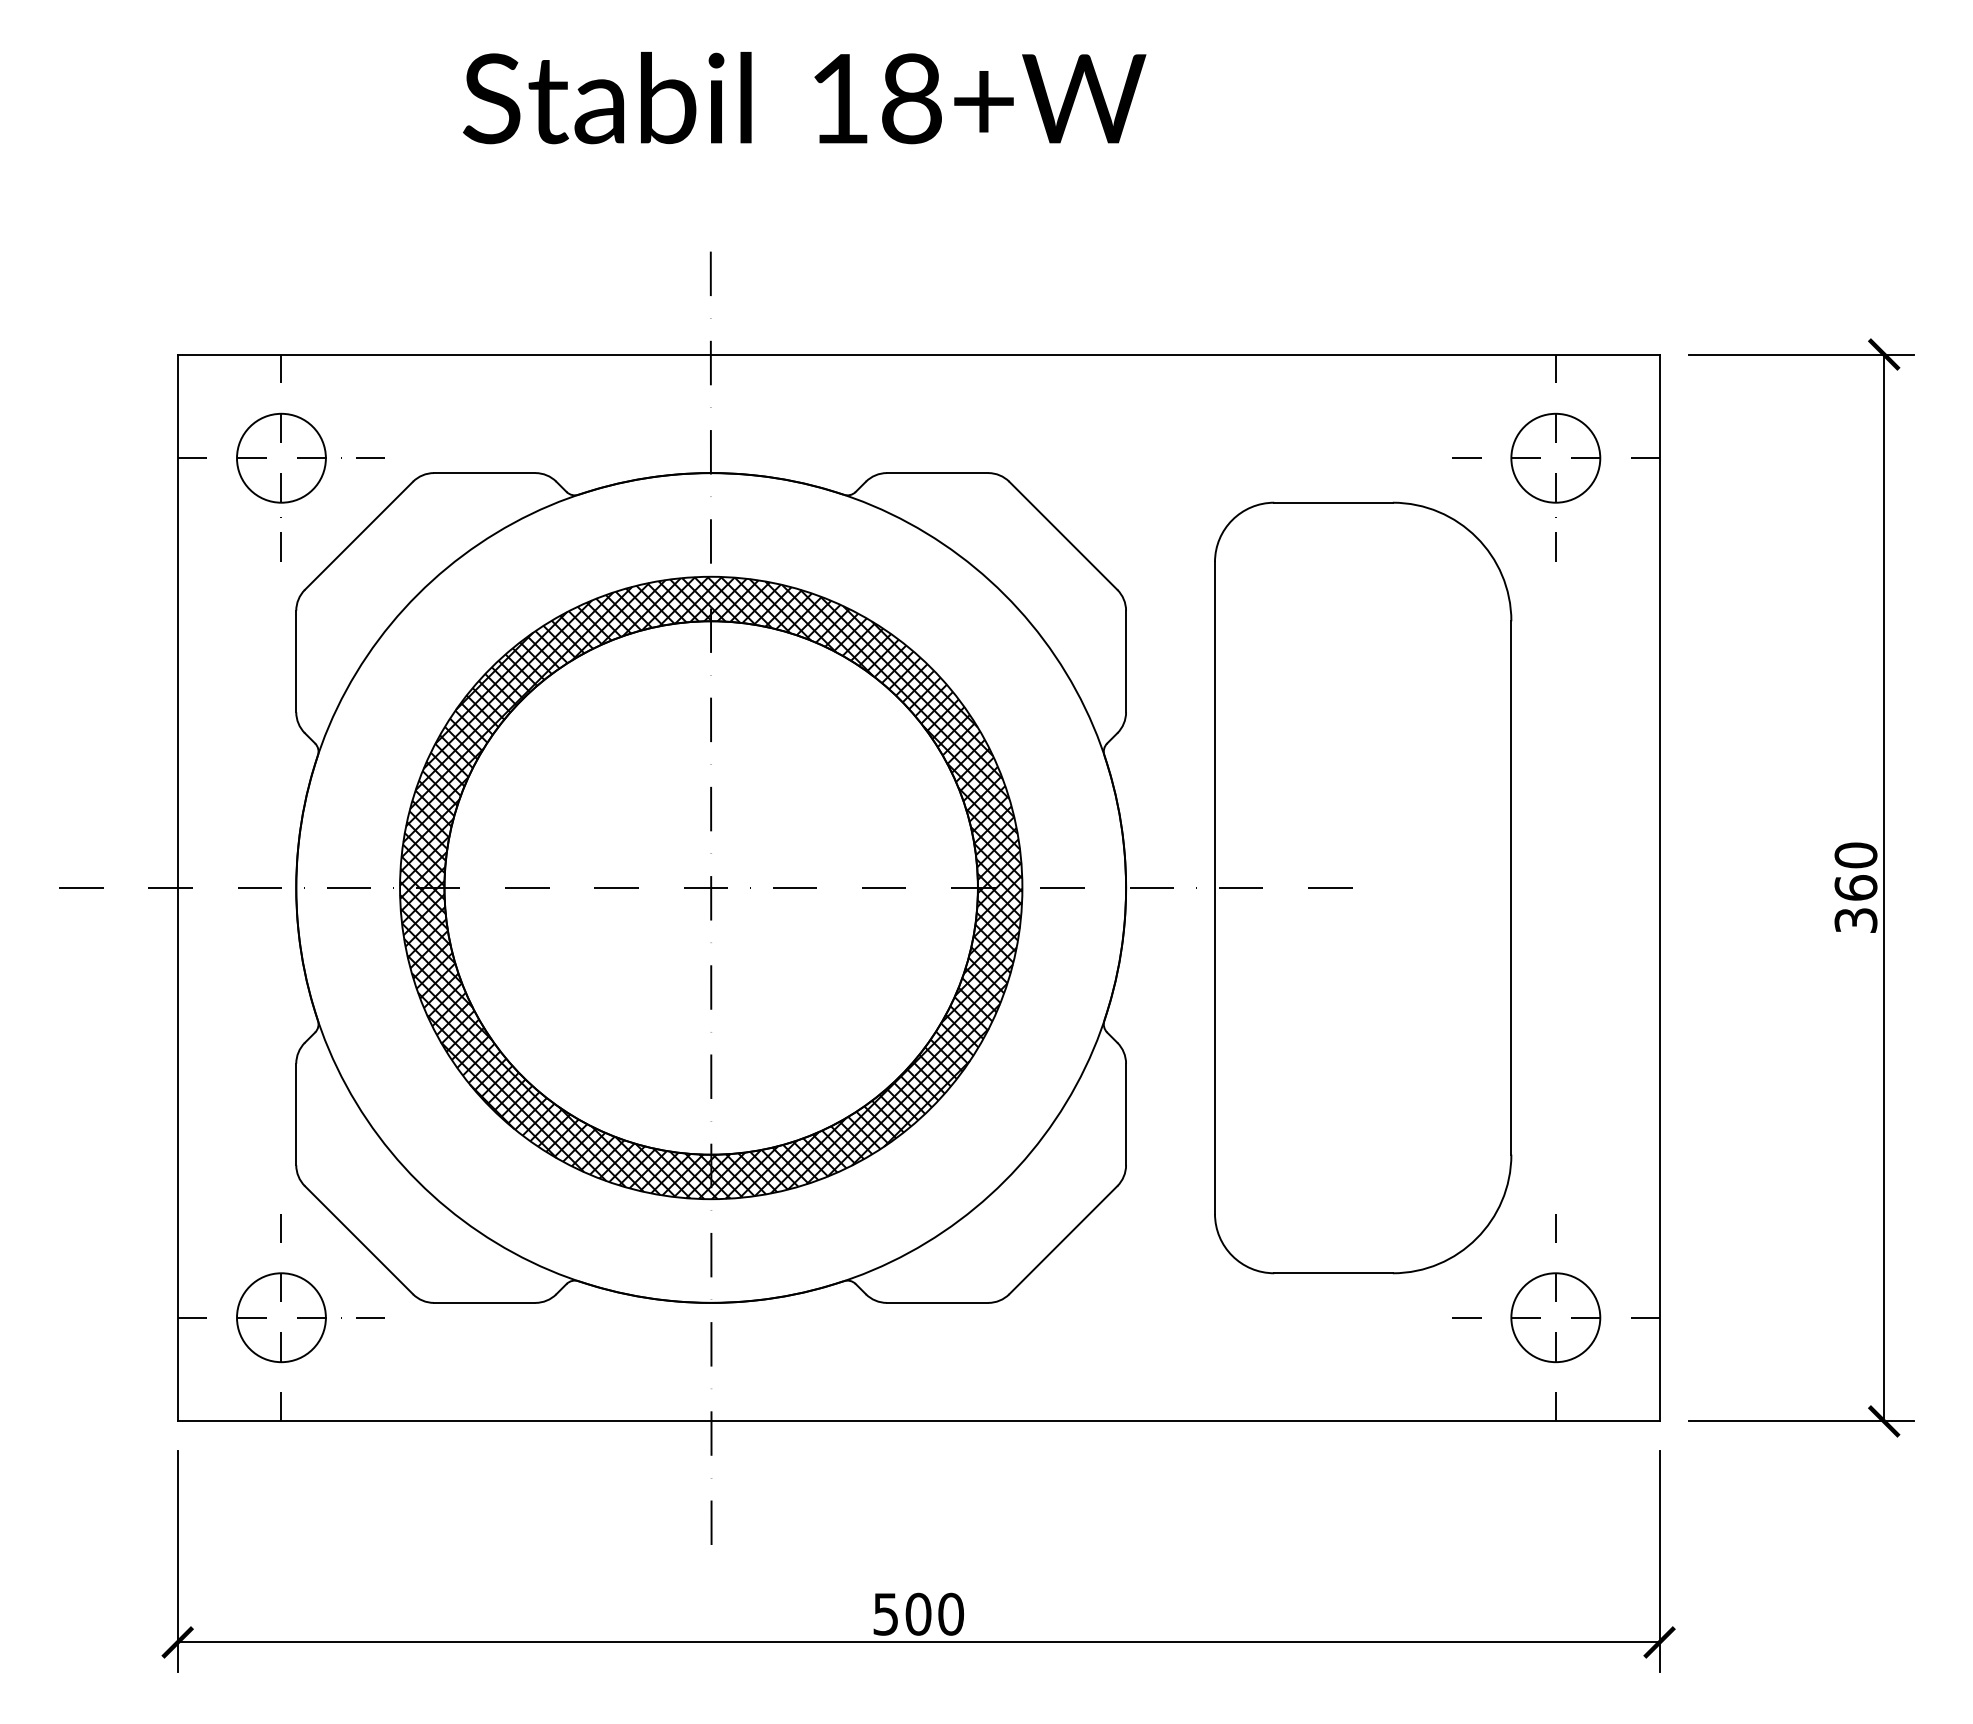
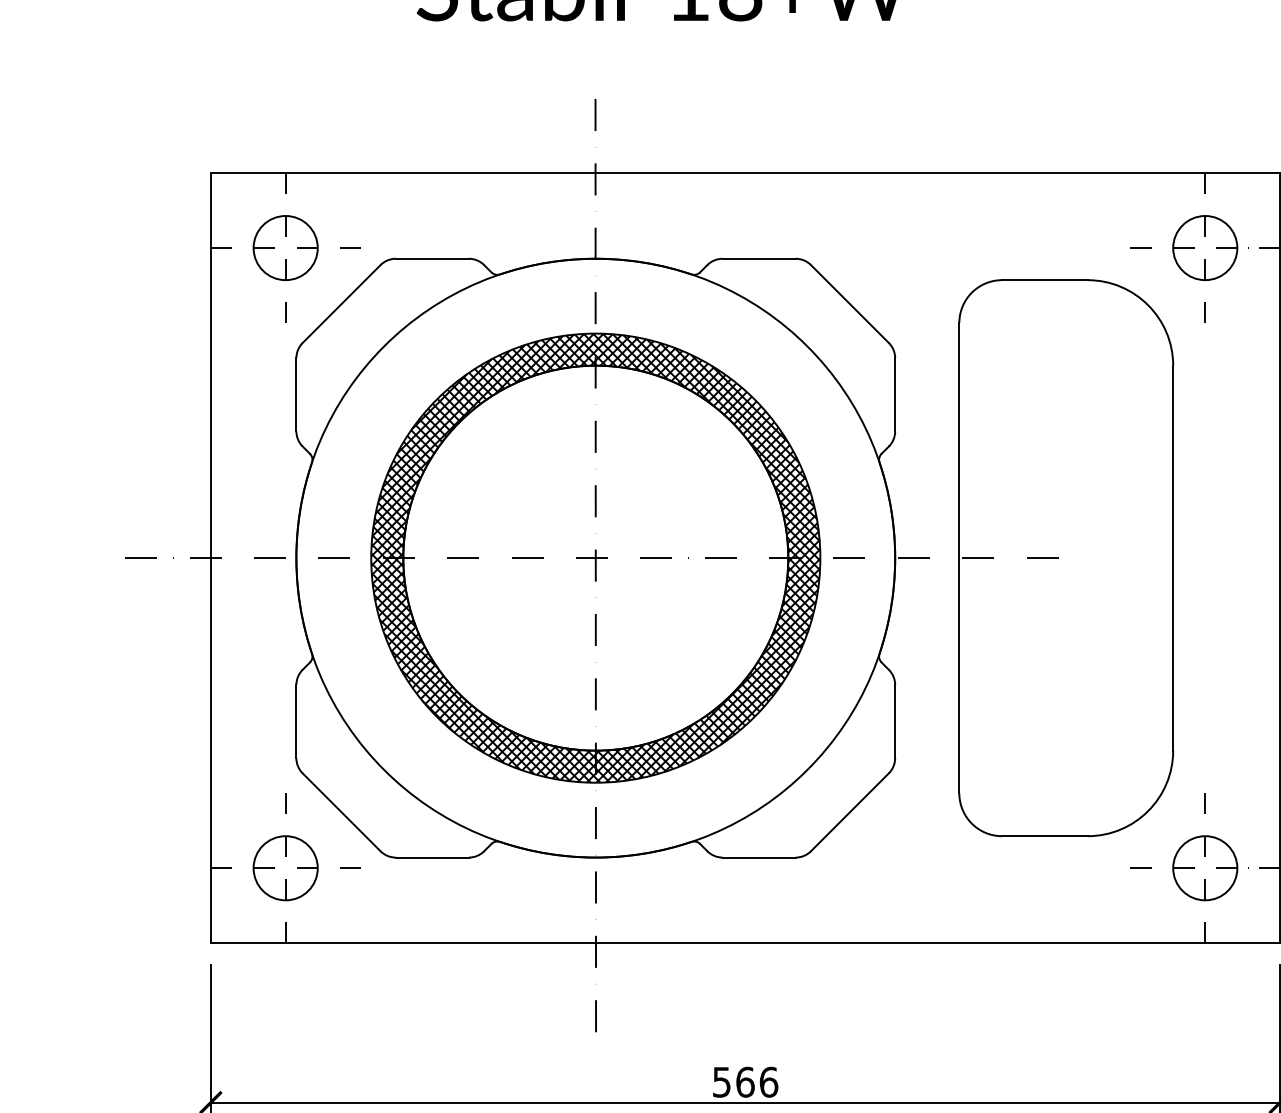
text: (934, 1613) -> (756, 1081), 500 -> 566

